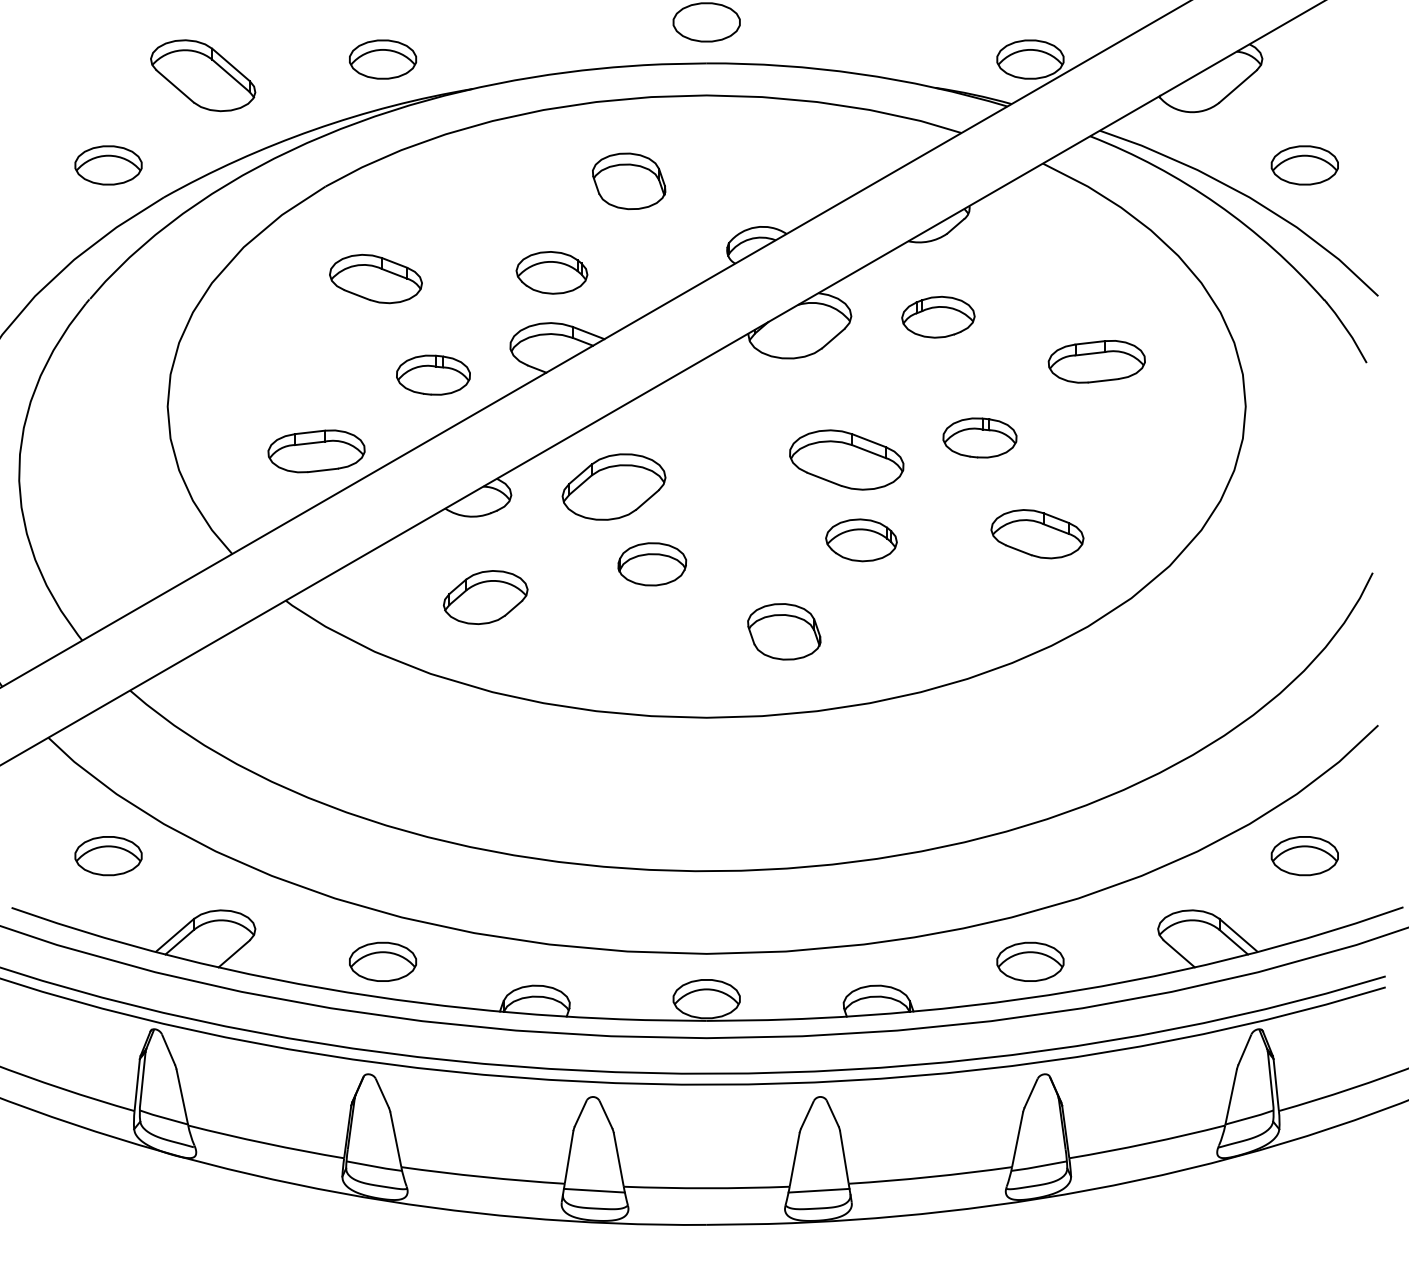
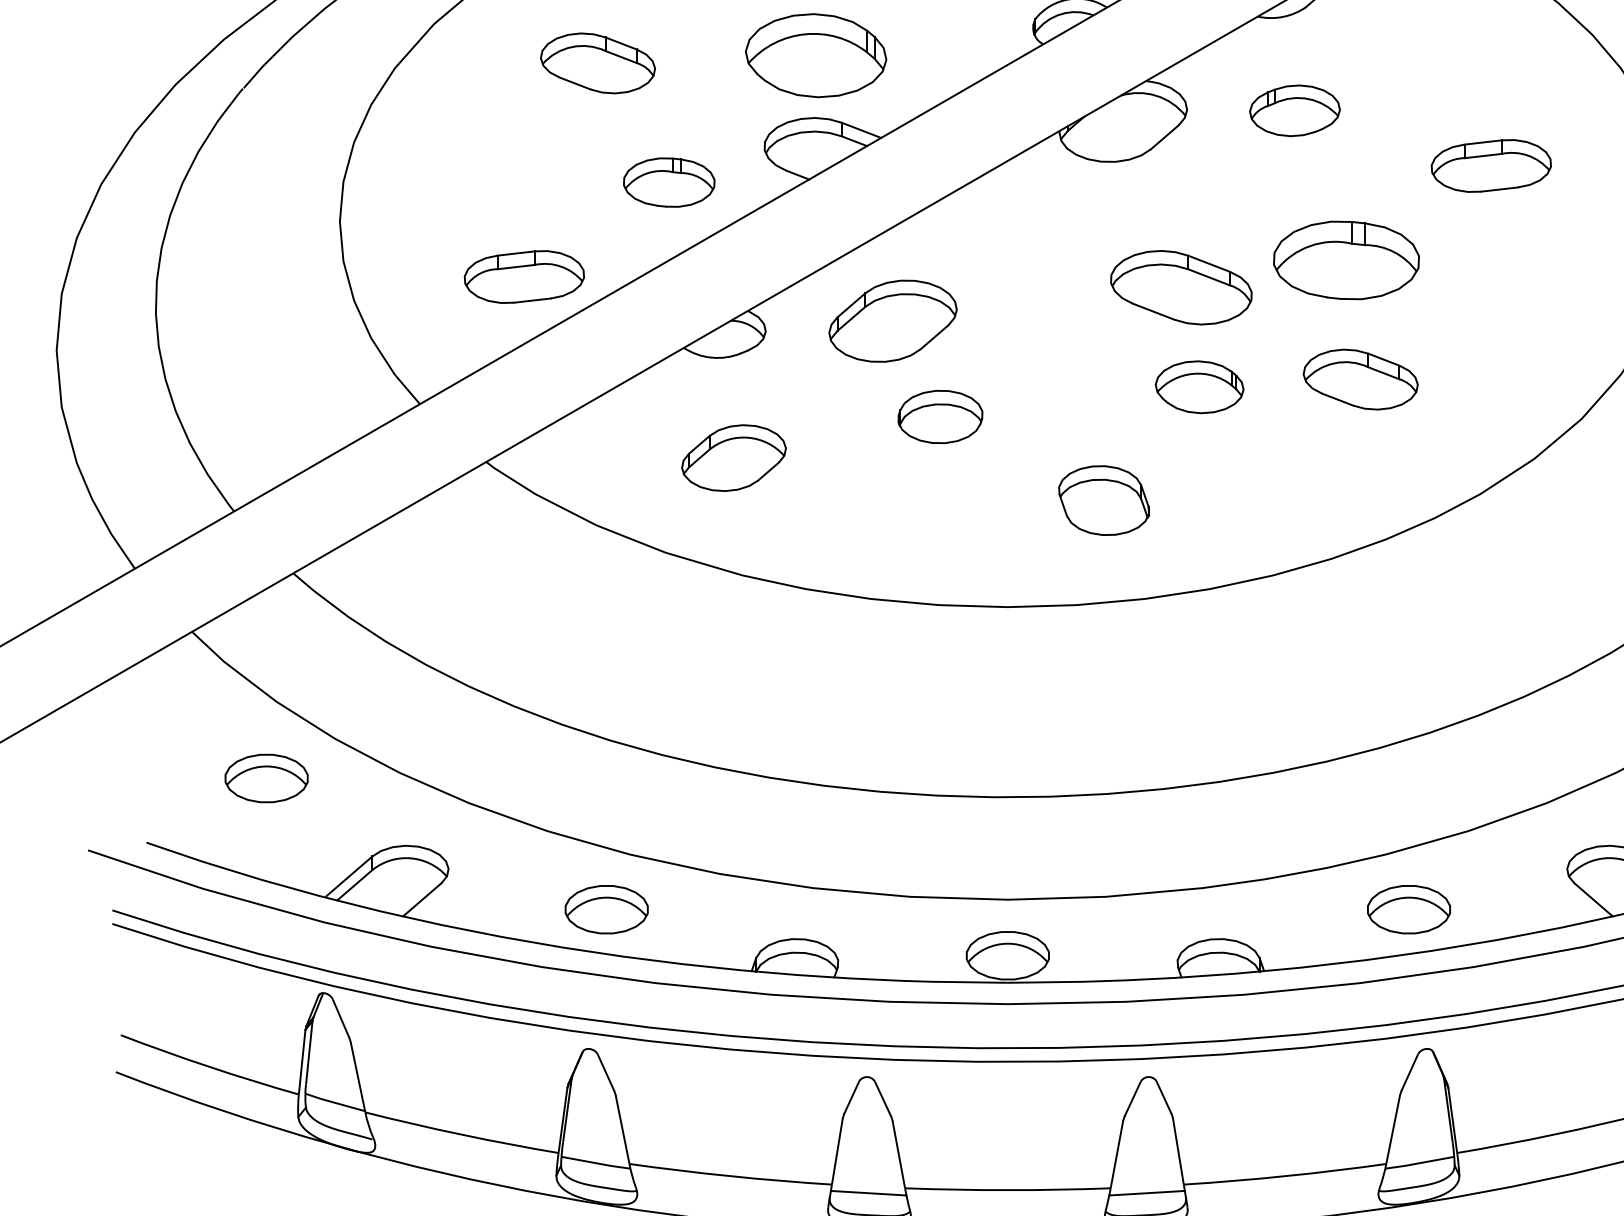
part: (551, 272) -> (815, 55), size x1.6
part: (979, 437) -> (1345, 259), size x1.6
part: (1037, 534) -> (1360, 380), moved

